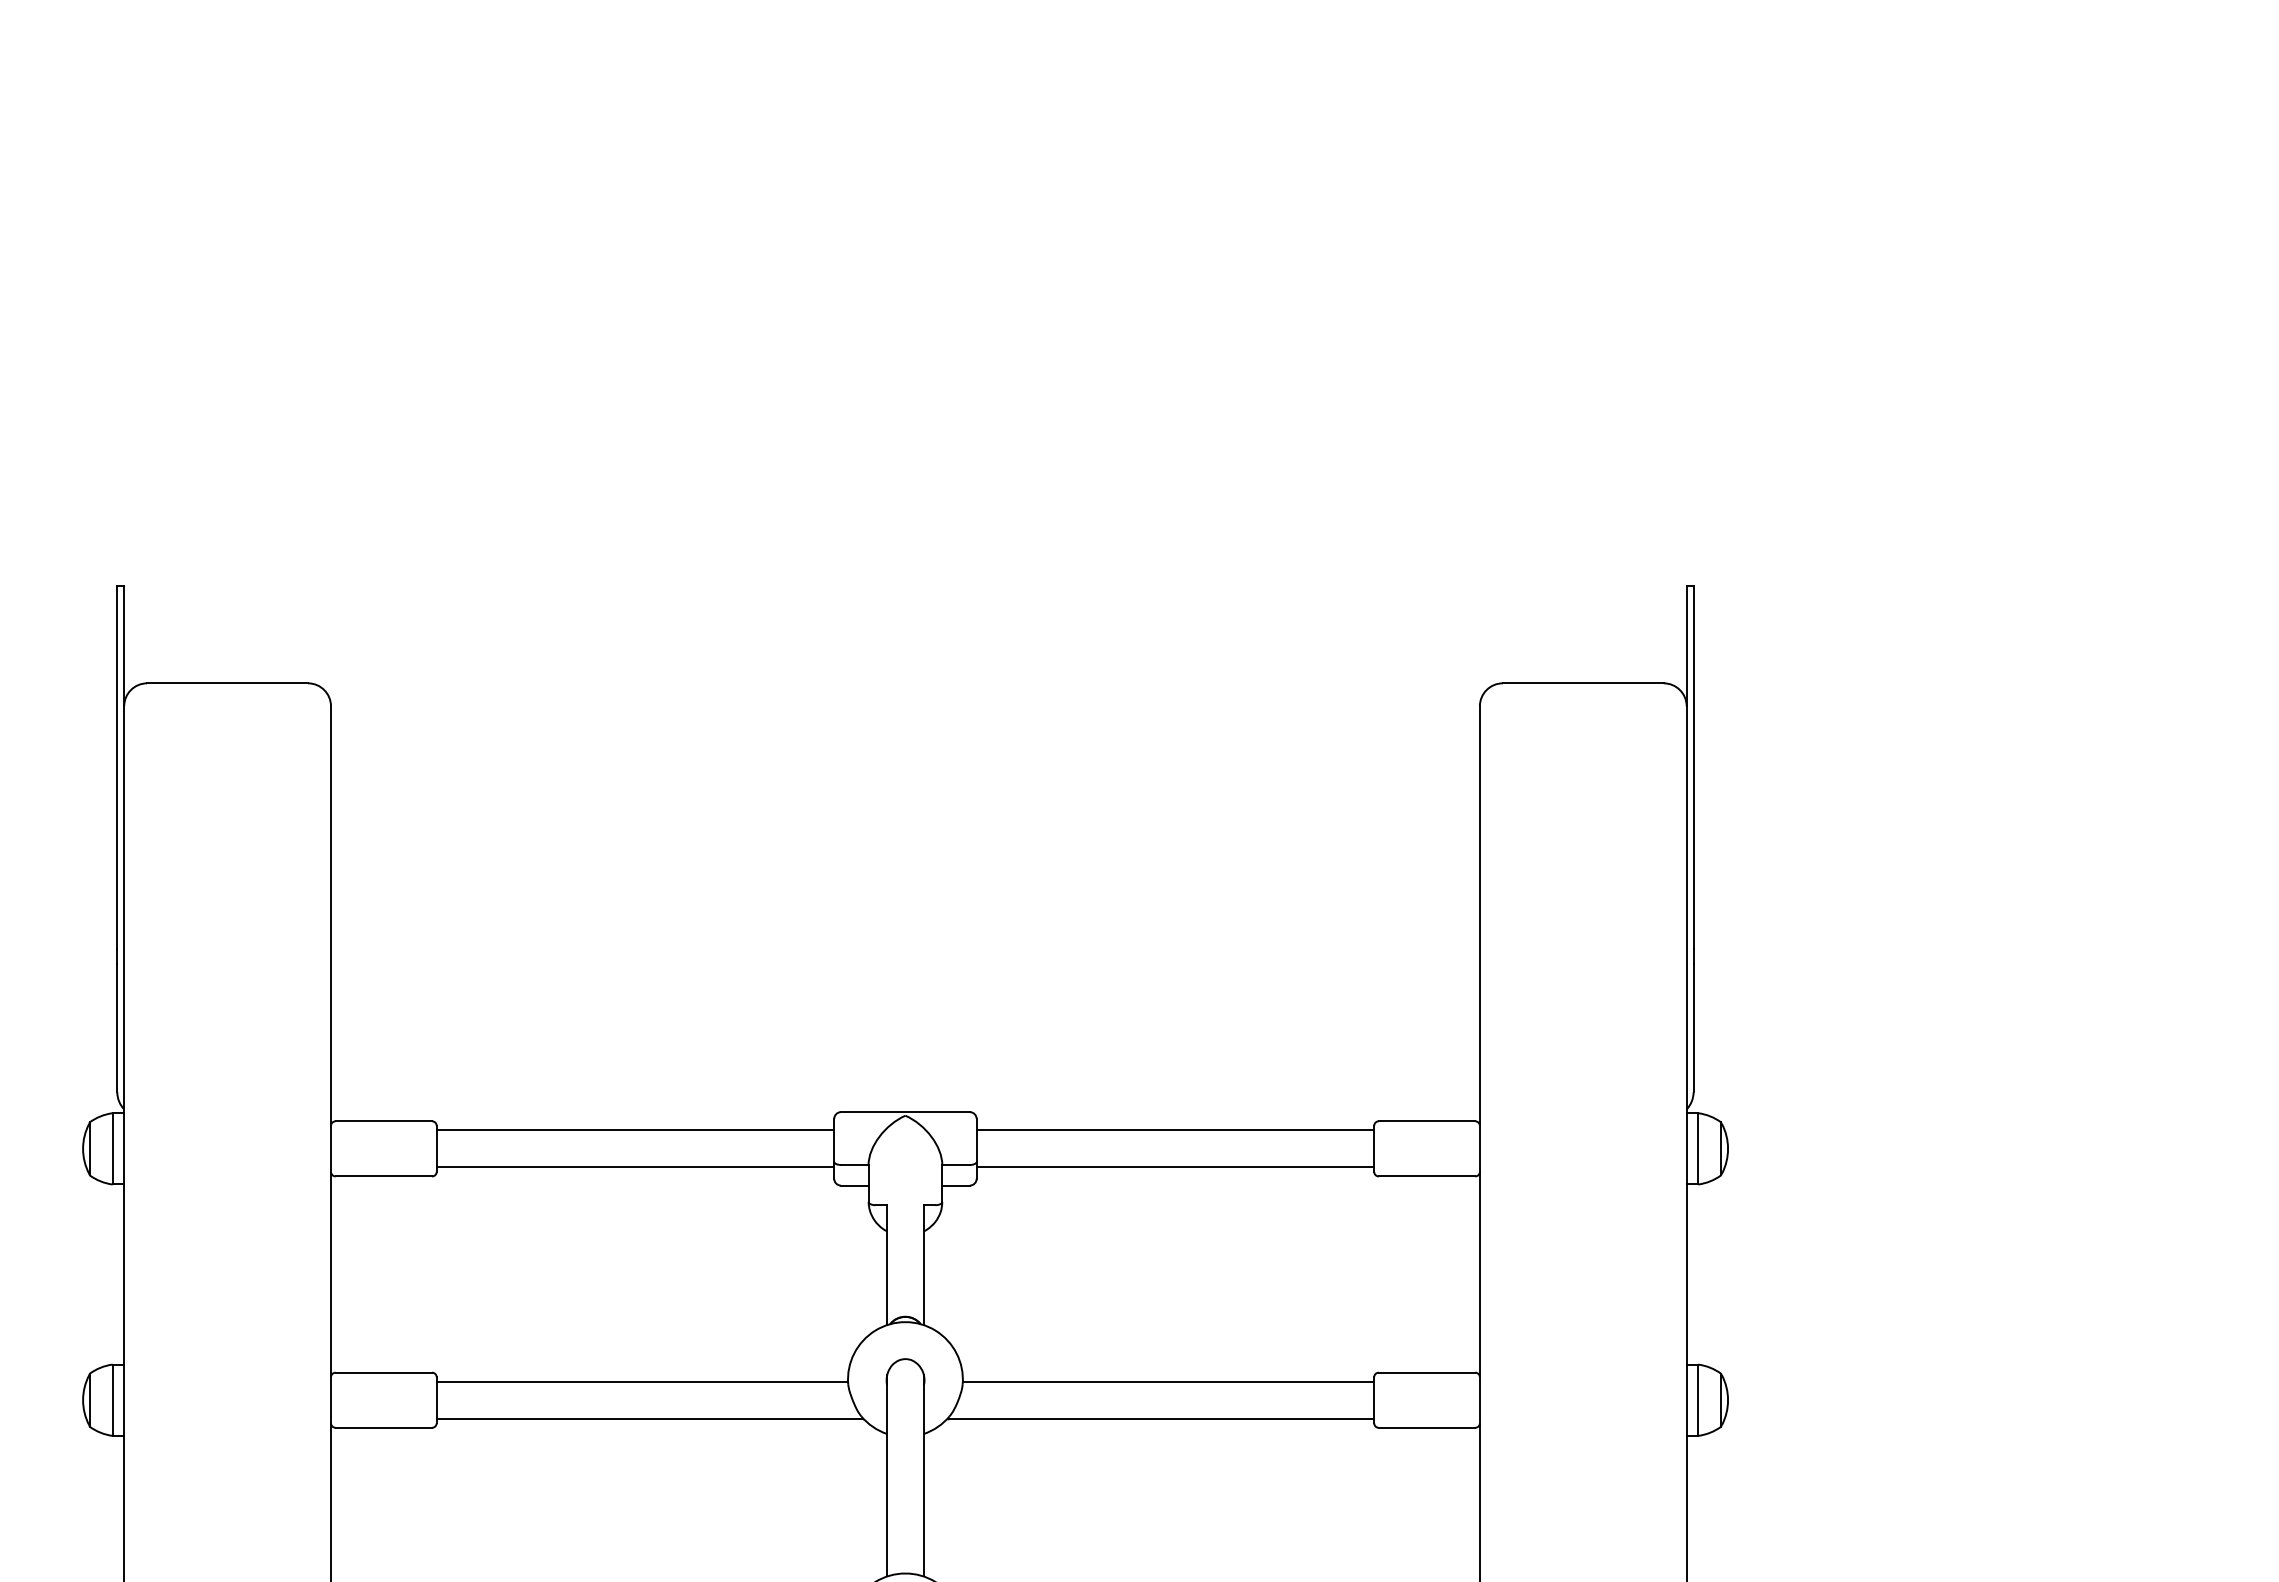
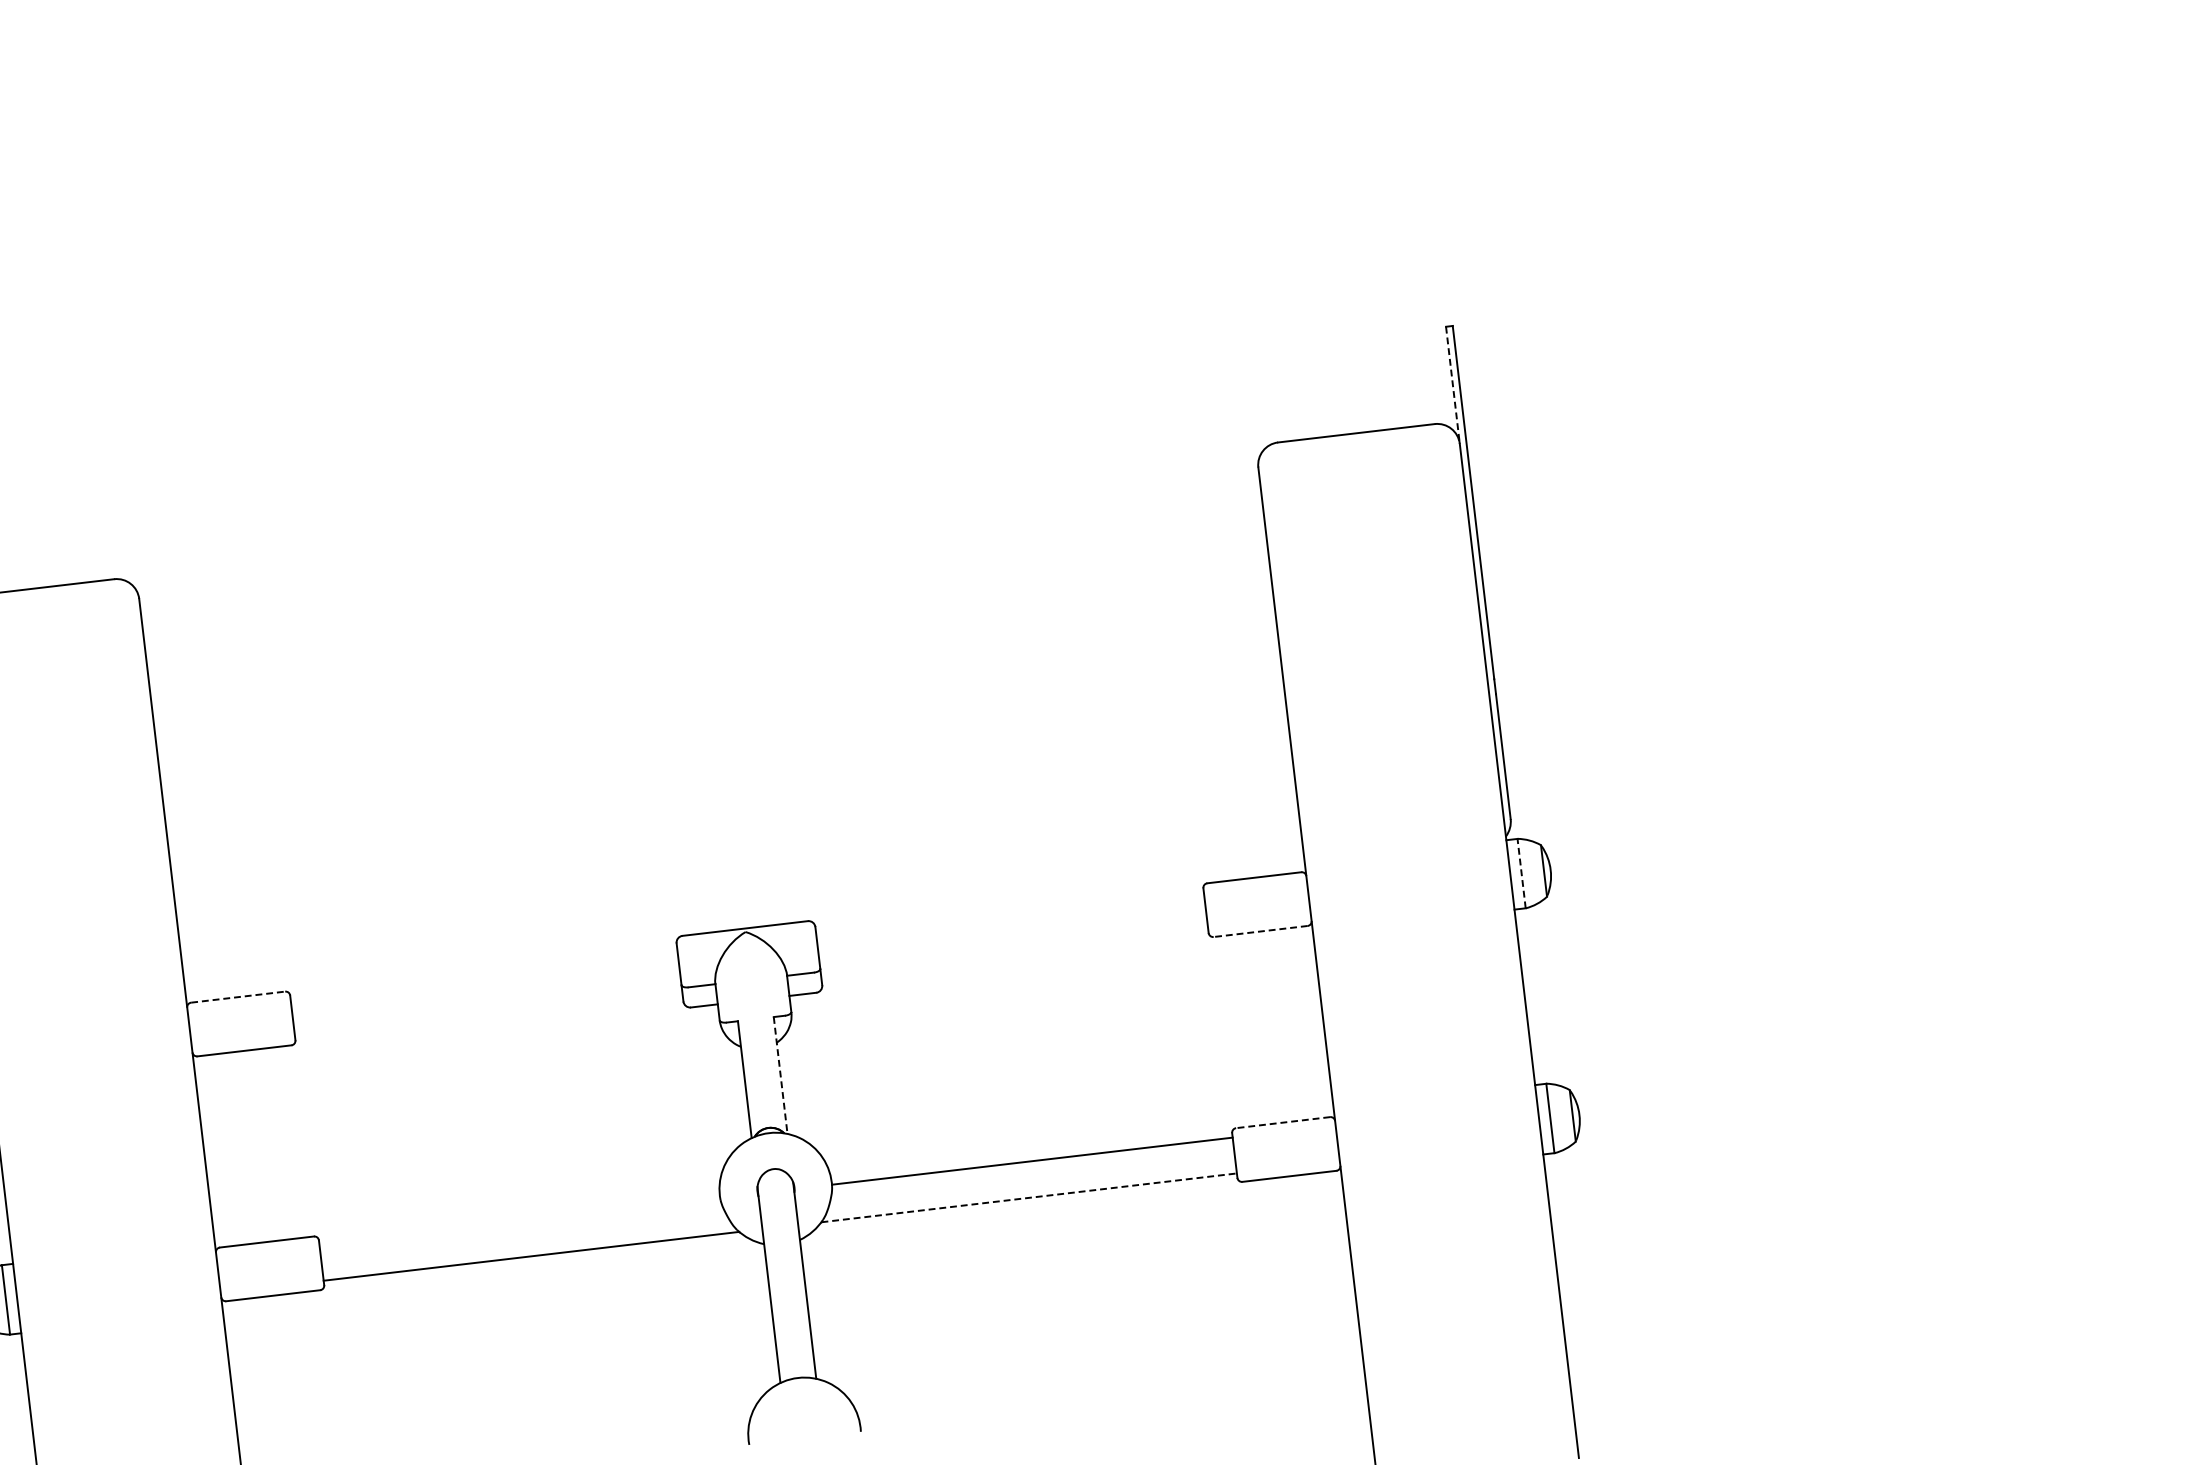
line: (1686, 646) -> (1452, 385), solid -> dashed
line: (384, 1121) -> (238, 997), solid -> dashed
line: (635, 1130) -> (484, 977), removed
line: (1175, 1130) -> (1010, 915), removed
line: (1698, 1148) -> (1521, 873), solid -> dashed
line: (635, 1167) -> (488, 1013), removed
line: (1175, 1167) -> (1014, 951), removed
line: (1426, 1176) -> (1260, 931), solid -> dashed
line: (923, 1265) -> (780, 1075), solid -> dashed
line: (1426, 1372) -> (1282, 1122), solid -> dashed
line: (642, 1381) -> (519, 1221), removed
line: (1161, 1418) -> (1029, 1197), solid -> dashed

